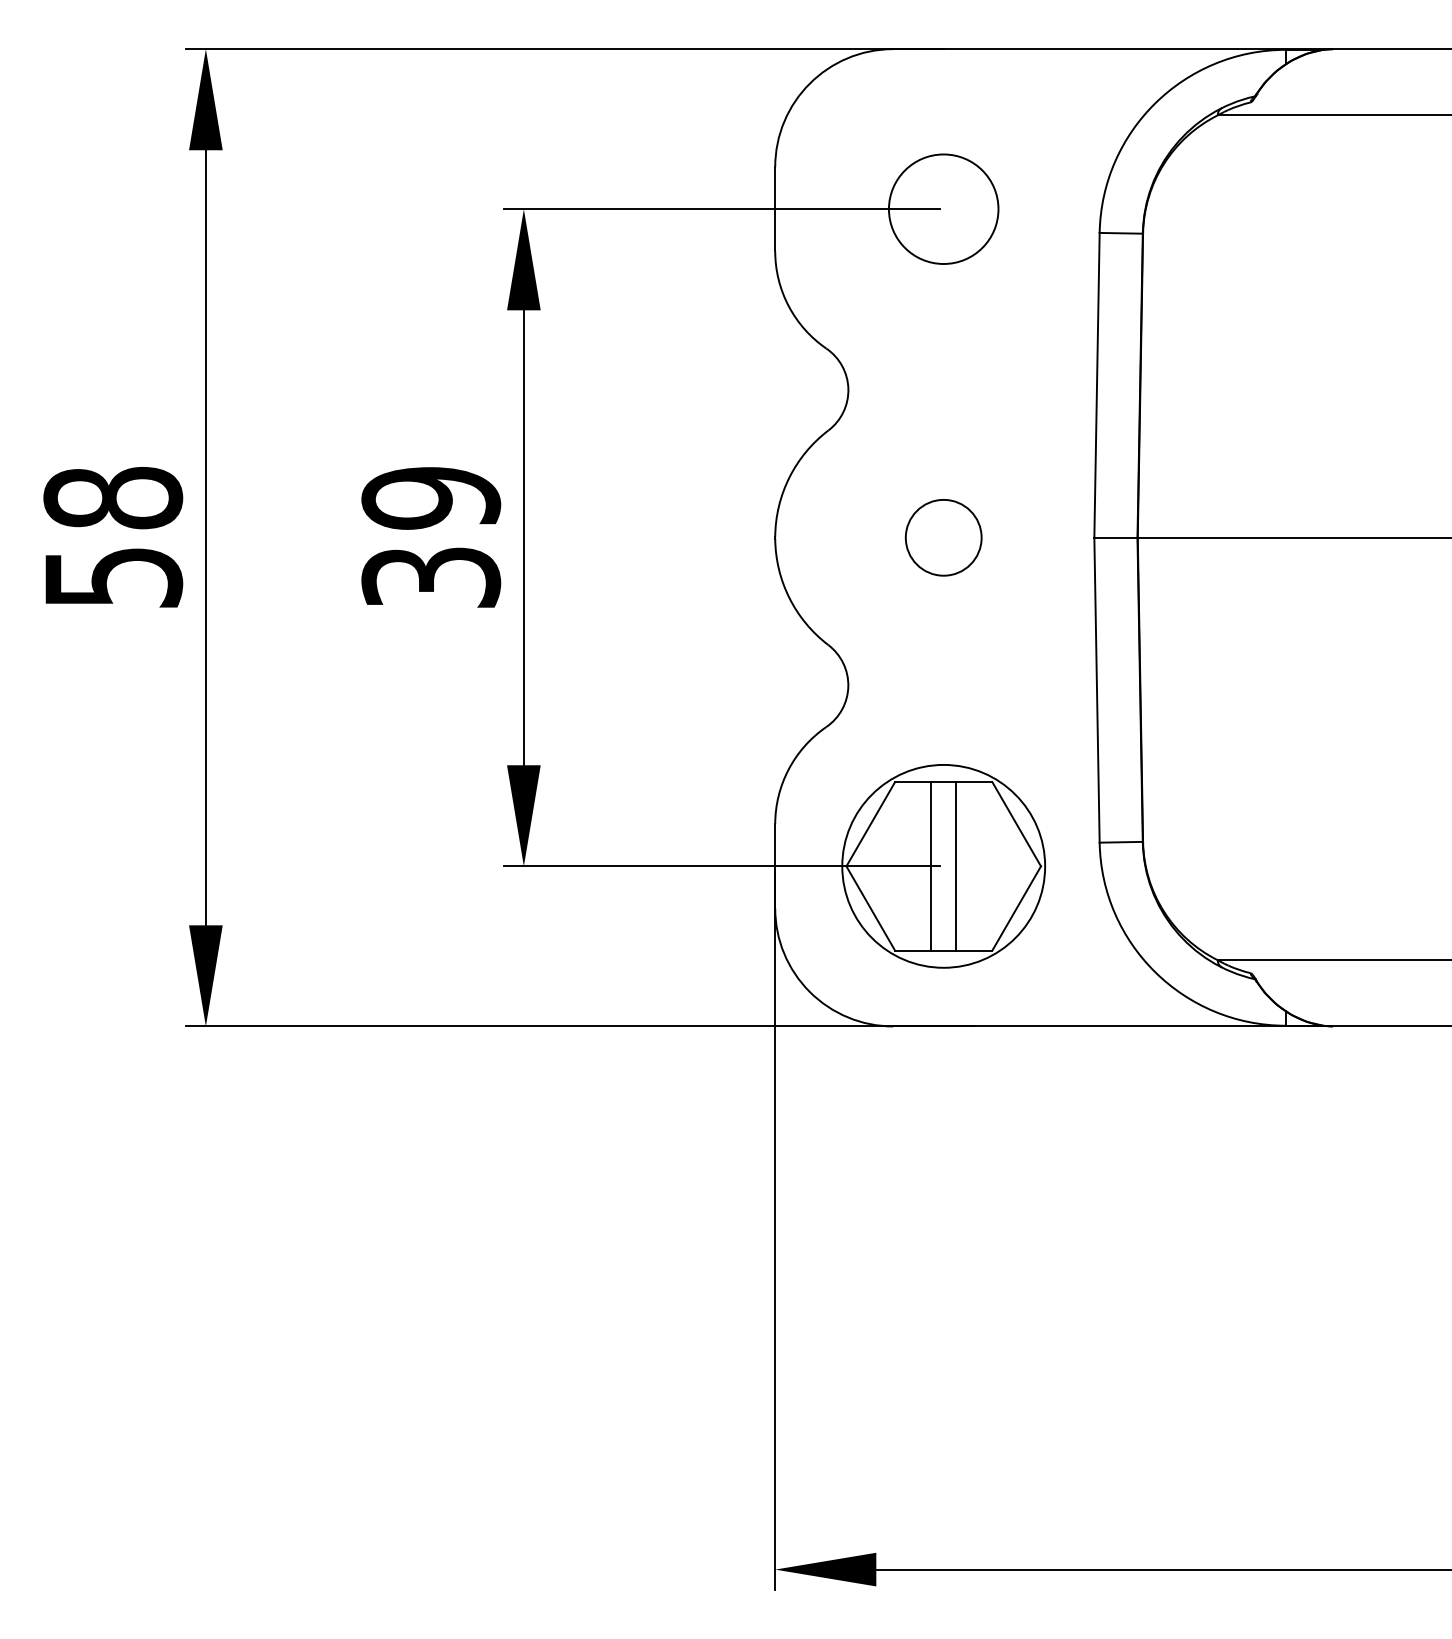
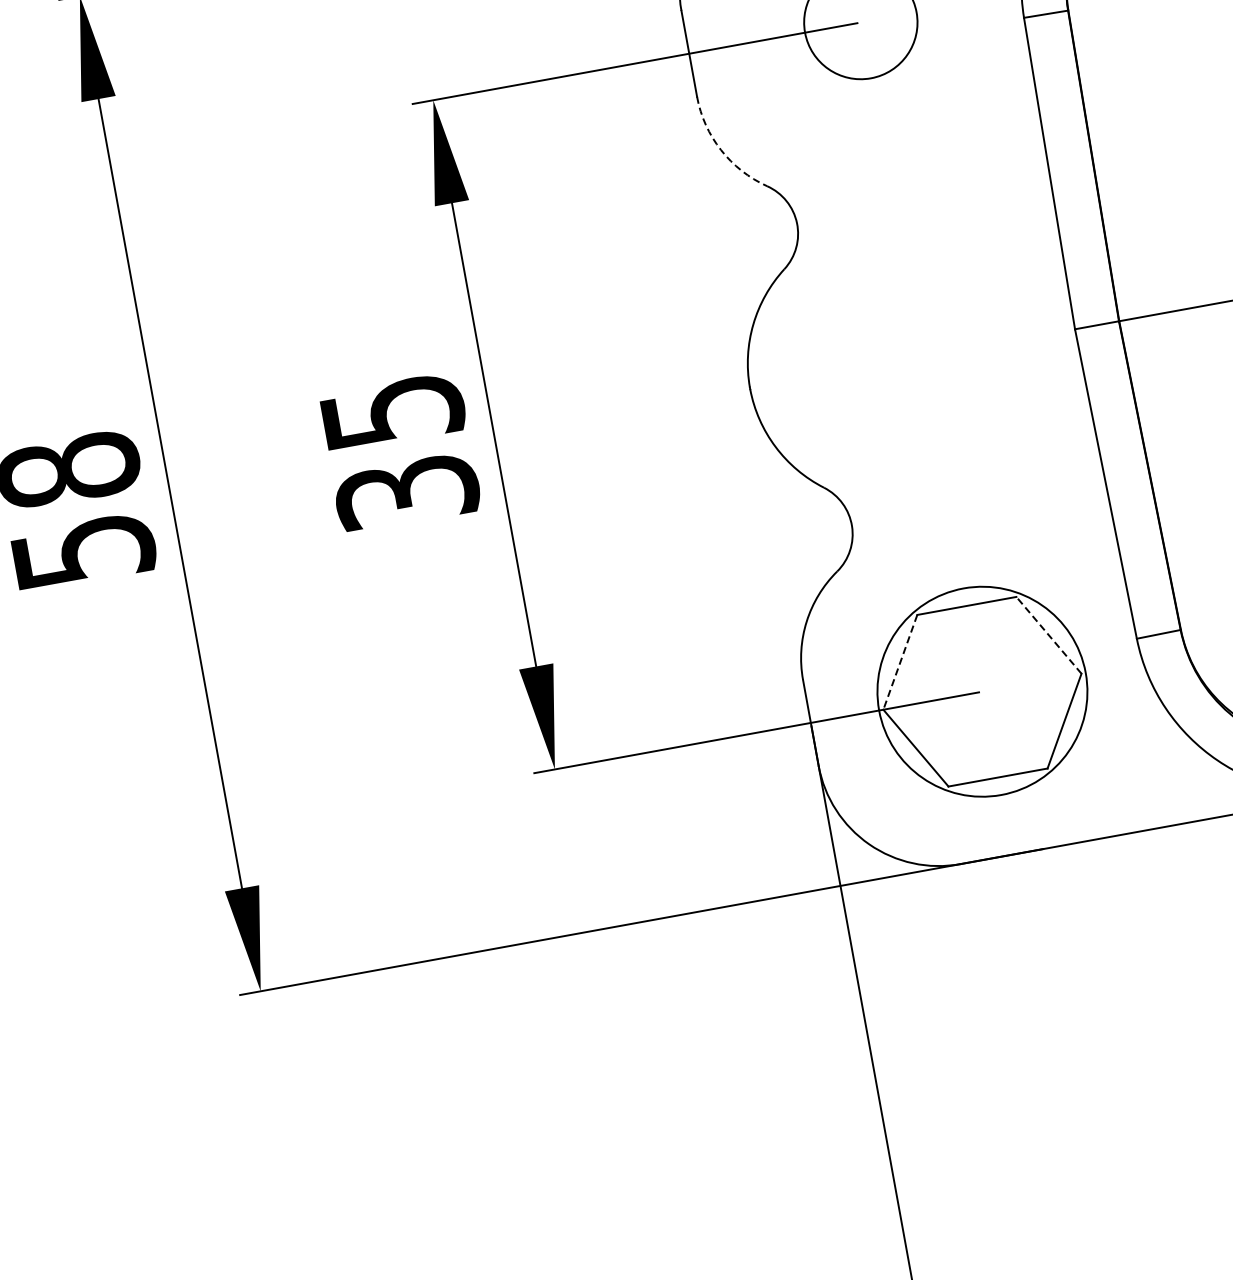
arc: (788, 306) -> (720, 150), solid -> dashed
text: (430, 498) -> (391, 412), 39 -> 35
circle: (943, 537) -> (921, 356), removed
line: (870, 824) -> (900, 662), solid -> dashed
line: (1016, 824) -> (1048, 635), solid -> dashed
line: (931, 866) -> (970, 694), removed
line: (956, 866) -> (995, 689), removed

